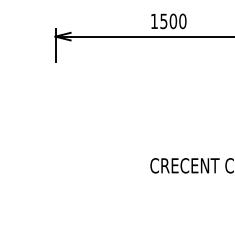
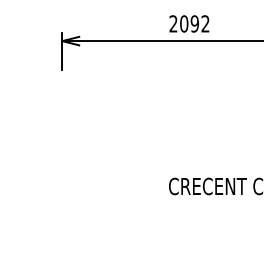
text: (168, 20) -> (189, 23), 1500 -> 2092

